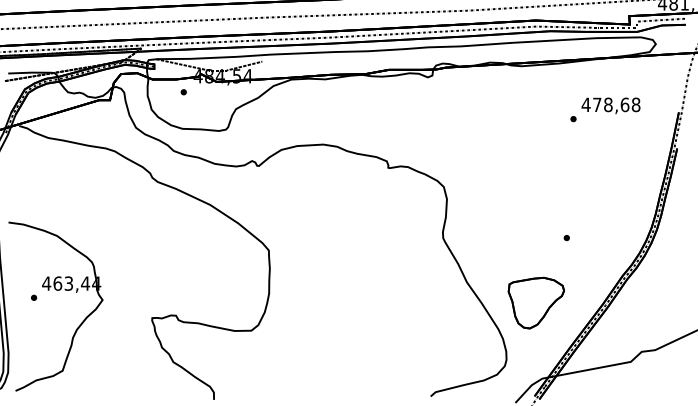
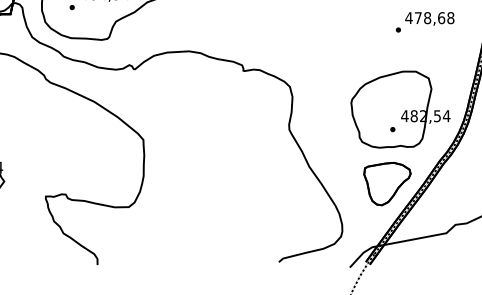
part: (575, 213) -> (400, 109), added
part: (535, 302) -> (386, 183), moved

